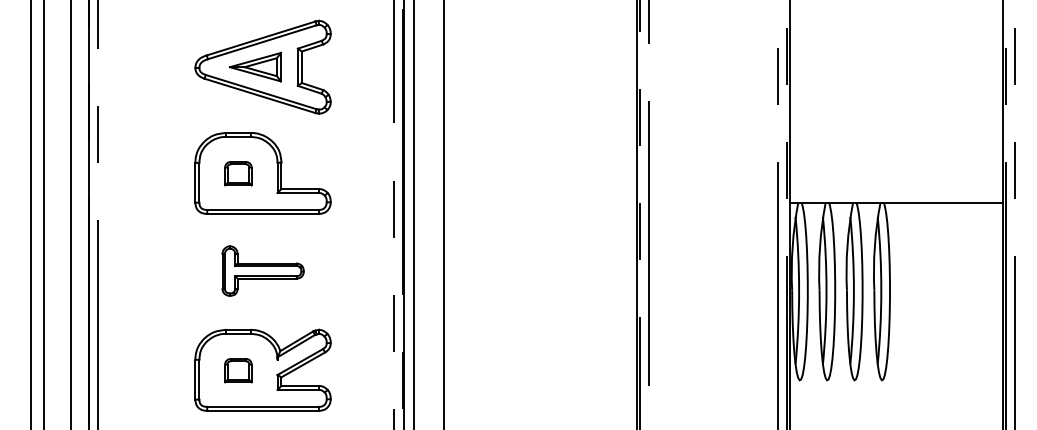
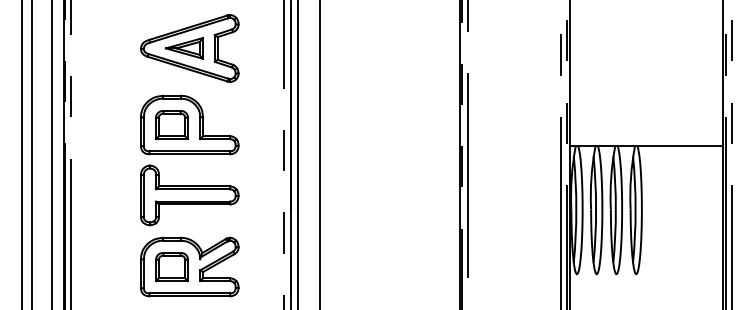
part: (237, 174) -> (171, 125), size x1.67
part: (262, 271) -> (189, 195), size x1.67
part: (237, 371) -> (171, 267), size x1.67

